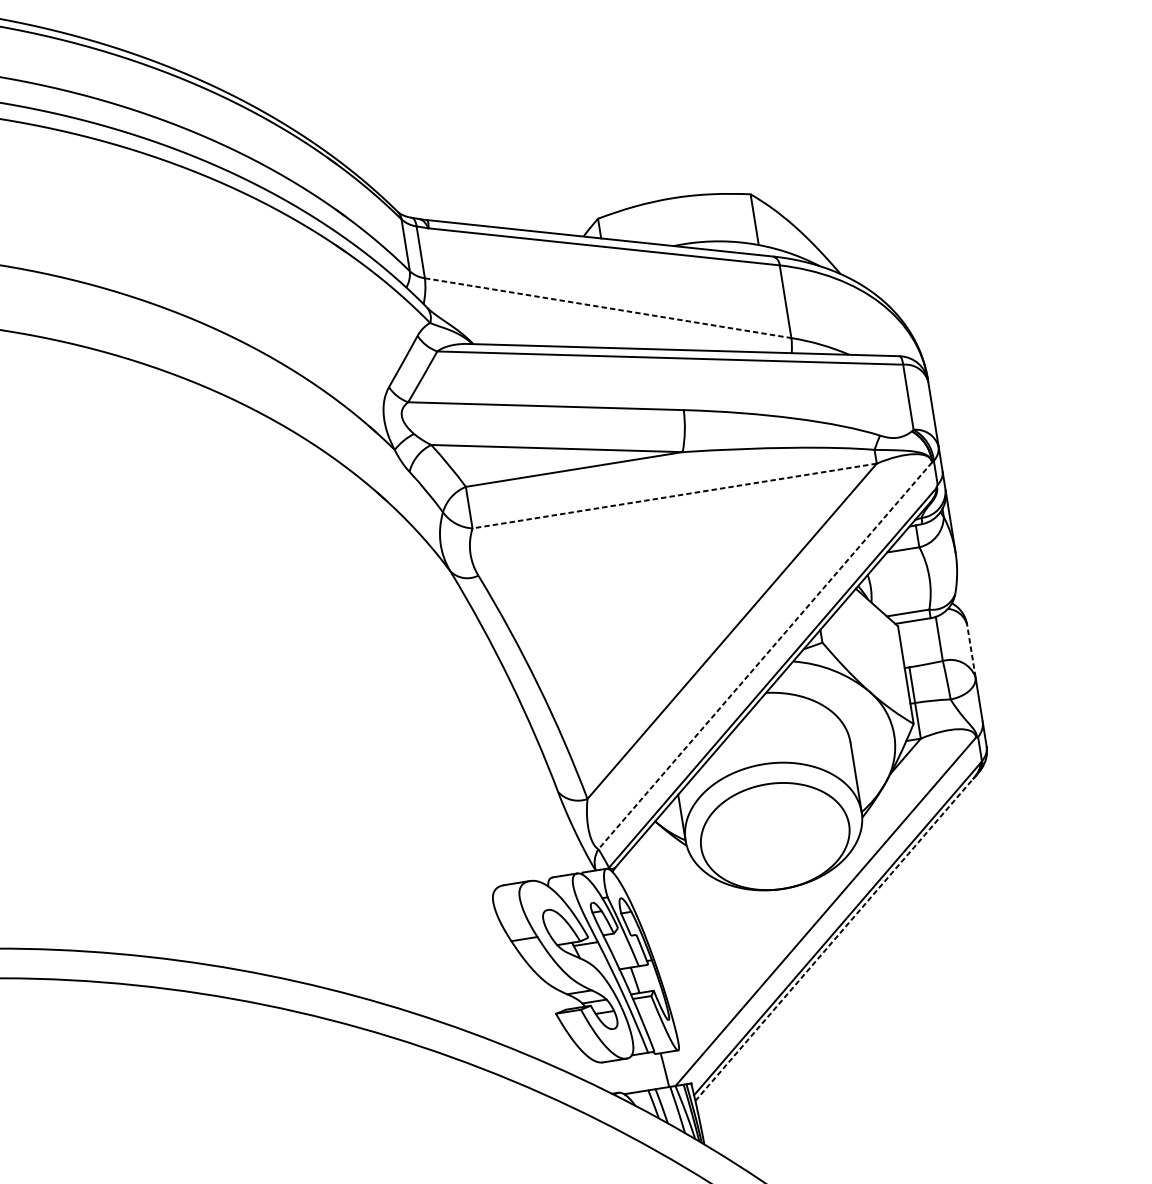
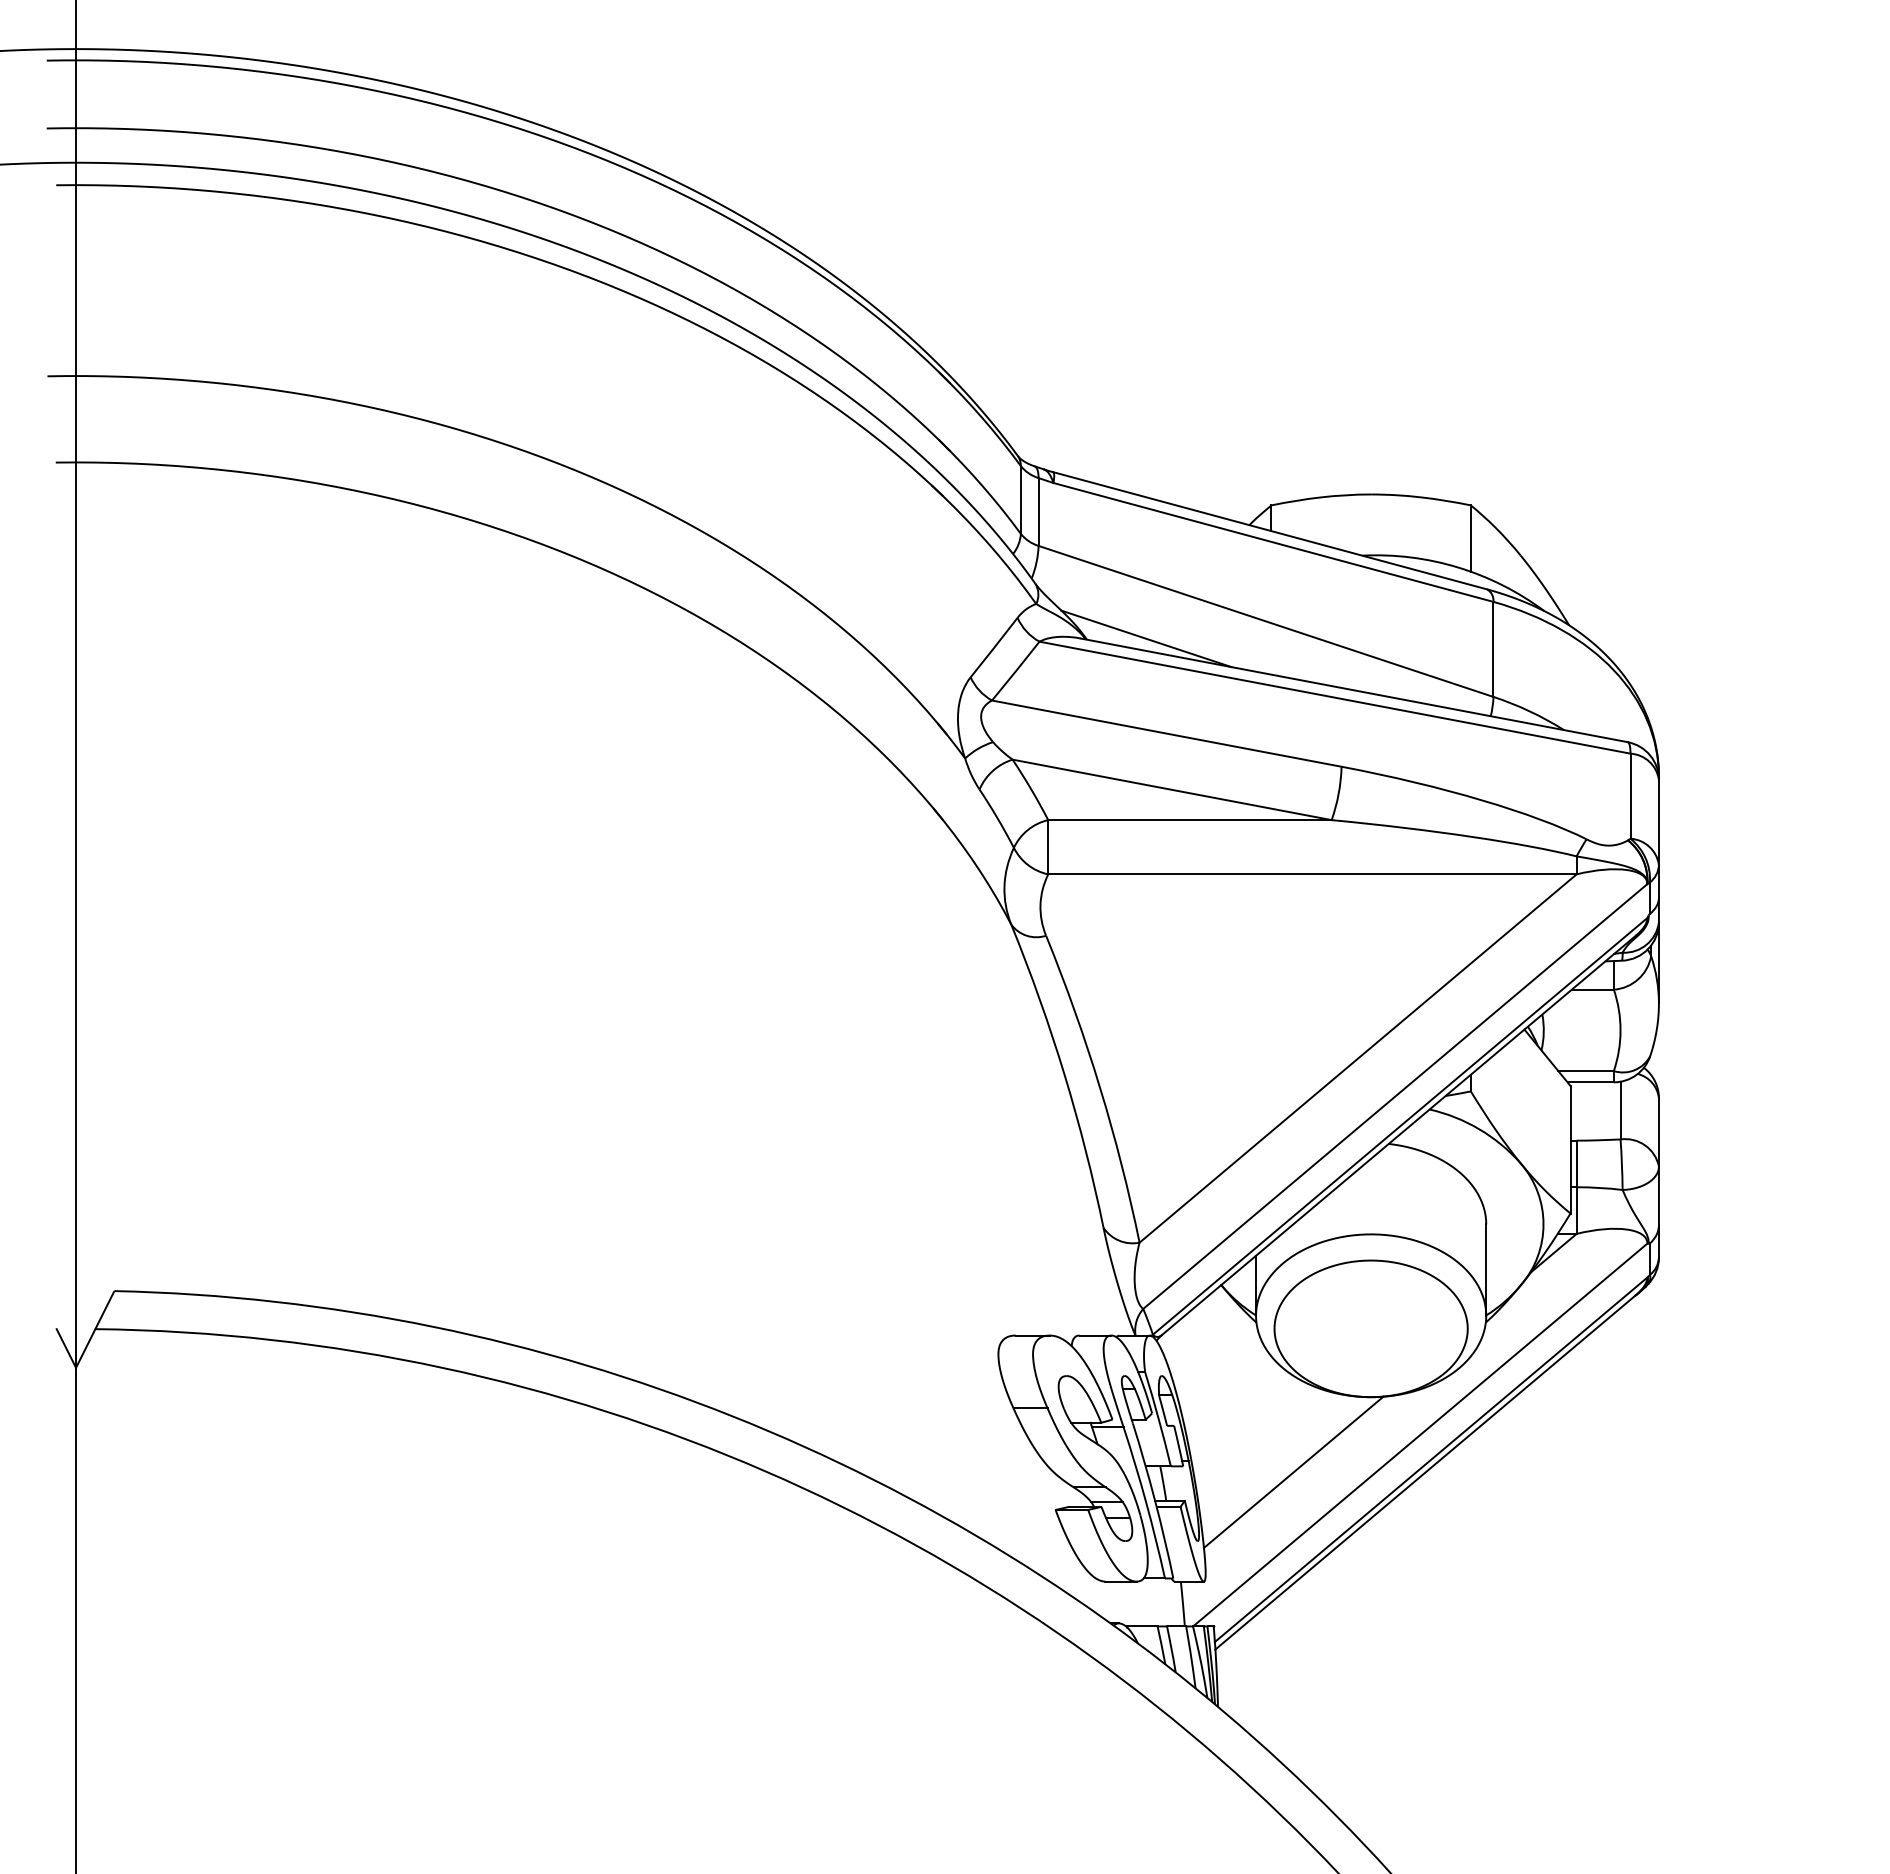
line: (608, 308) -> (1266, 621), dashed -> solid
line: (518, 335) -> (1146, 638), added
line: (673, 496) -> (1311, 874), dashed -> solid
line: (970, 650) -> (1658, 1131), dashed -> solid
line: (765, 655) -> (1395, 1096), dashed -> solid
line: (835, 938) -> (1426, 1471), dashed -> solid
line: (733, 955) -> (1293, 1471), added

